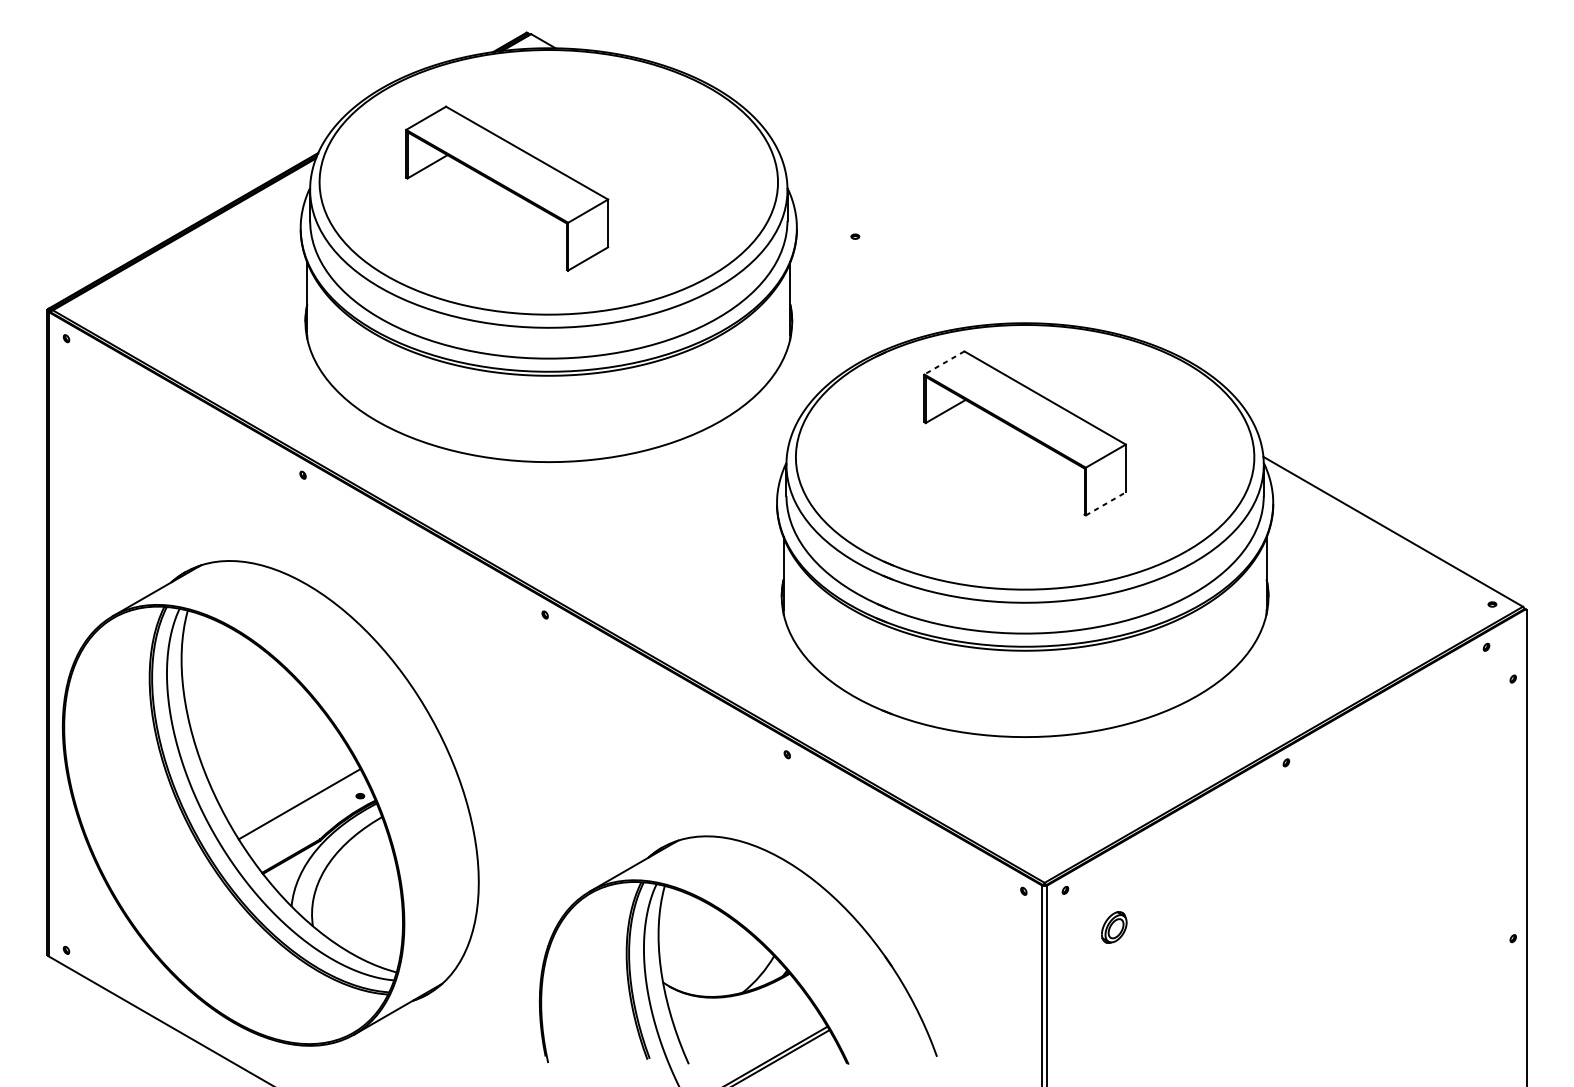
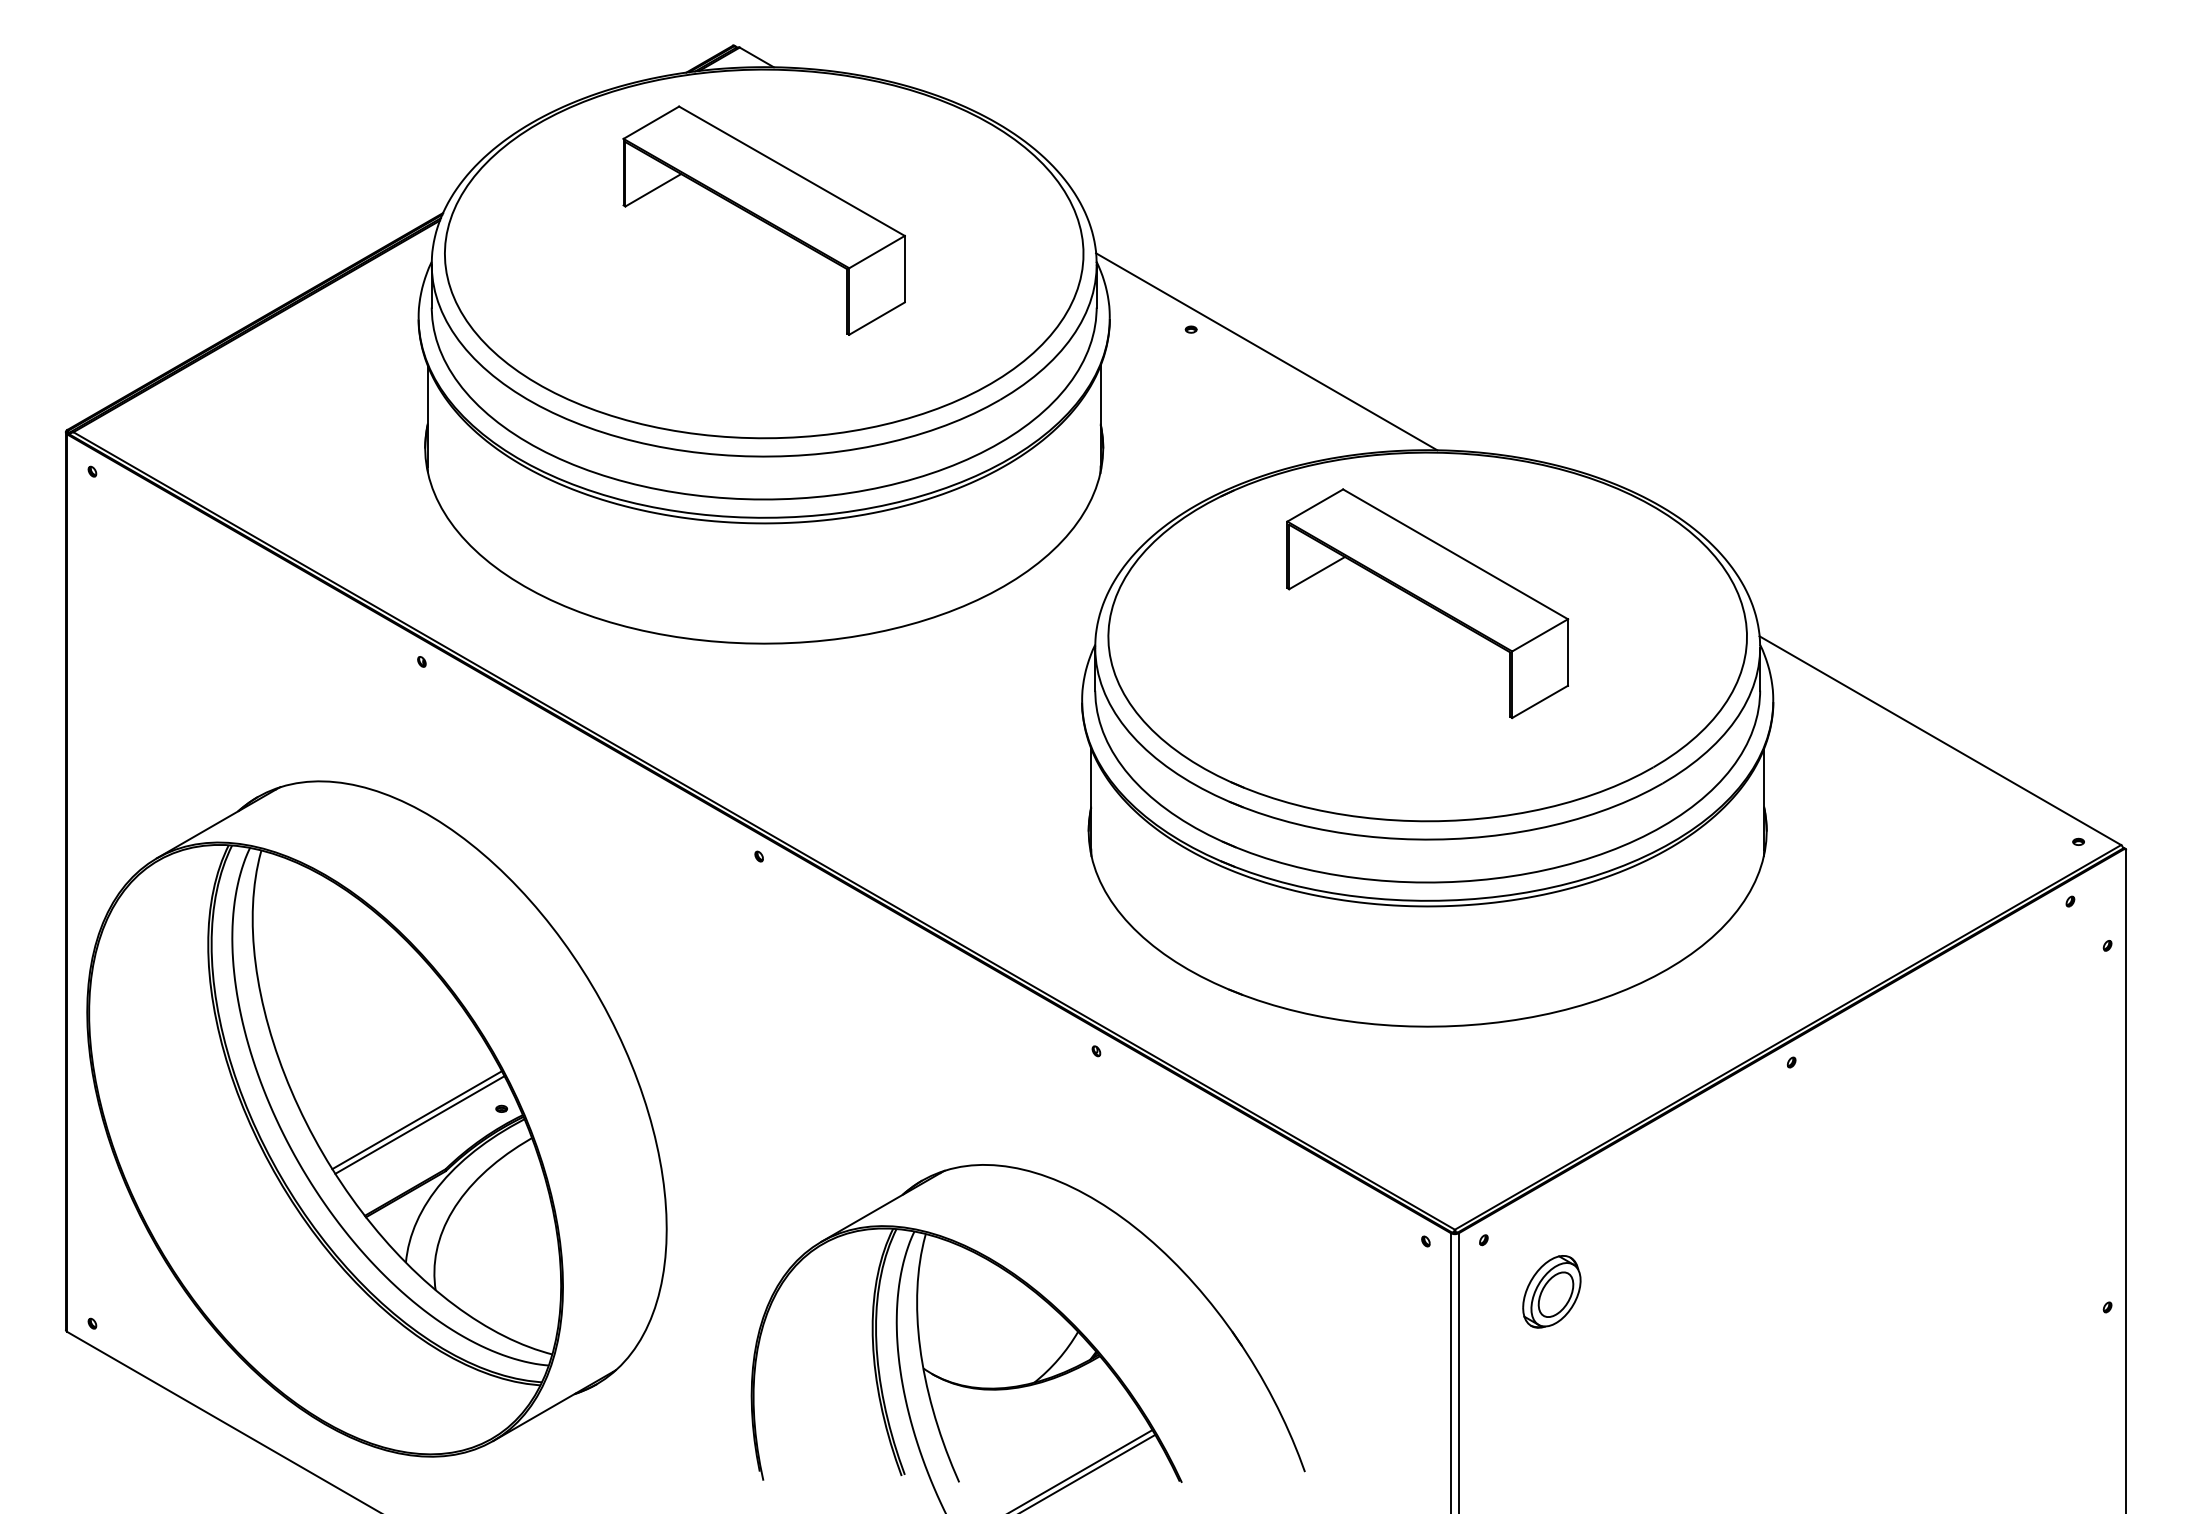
part: (506, 188) -> (763, 220), moved
line: (909, 252) -> (1266, 351), added
line: (943, 362) -> (1314, 505), dashed -> solid
line: (1106, 503) -> (1540, 701), dashed -> solid
line: (301, 807) -> (419, 1124), added
part: (1114, 927) -> (1551, 1291), size x1.67

